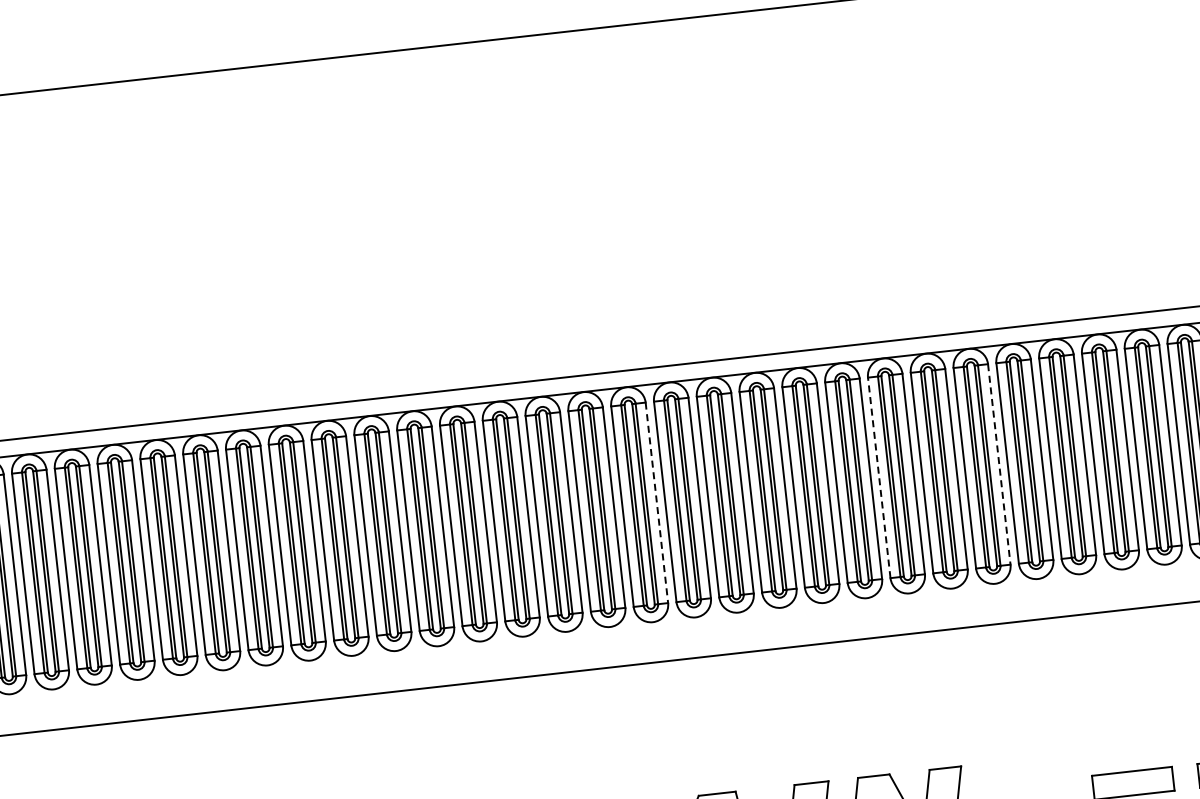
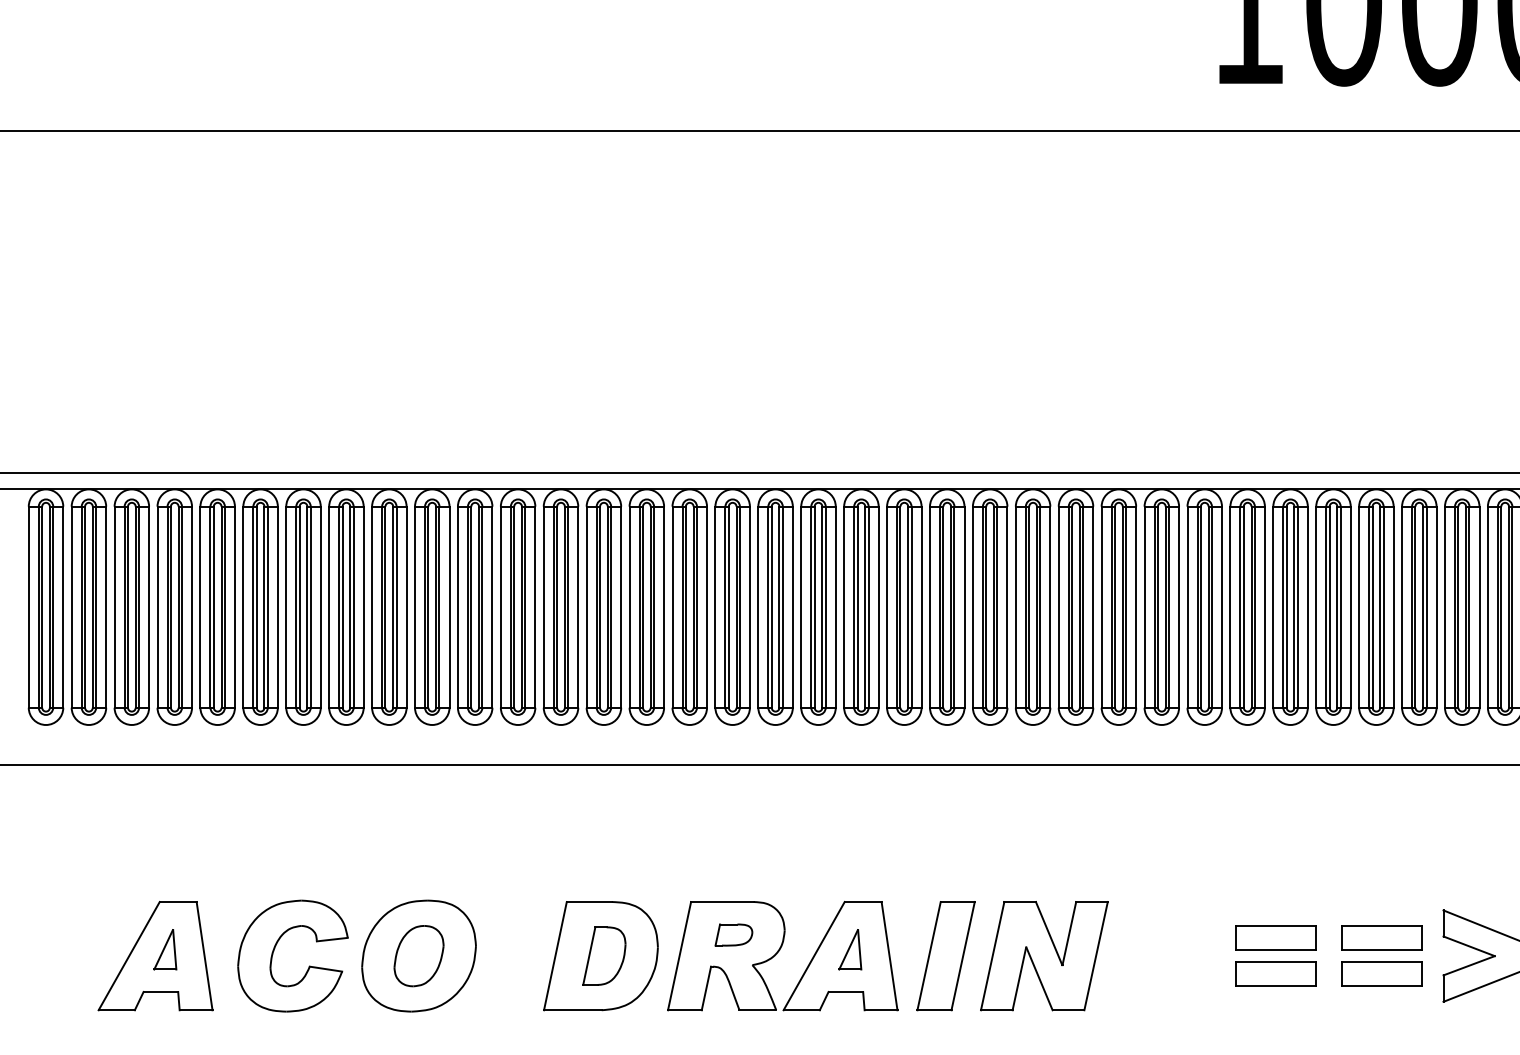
line: (999, 464) -> (1179, 607), dashed -> solid
line: (879, 478) -> (1058, 607), dashed -> solid
line: (656, 503) -> (835, 607), dashed -> solid

